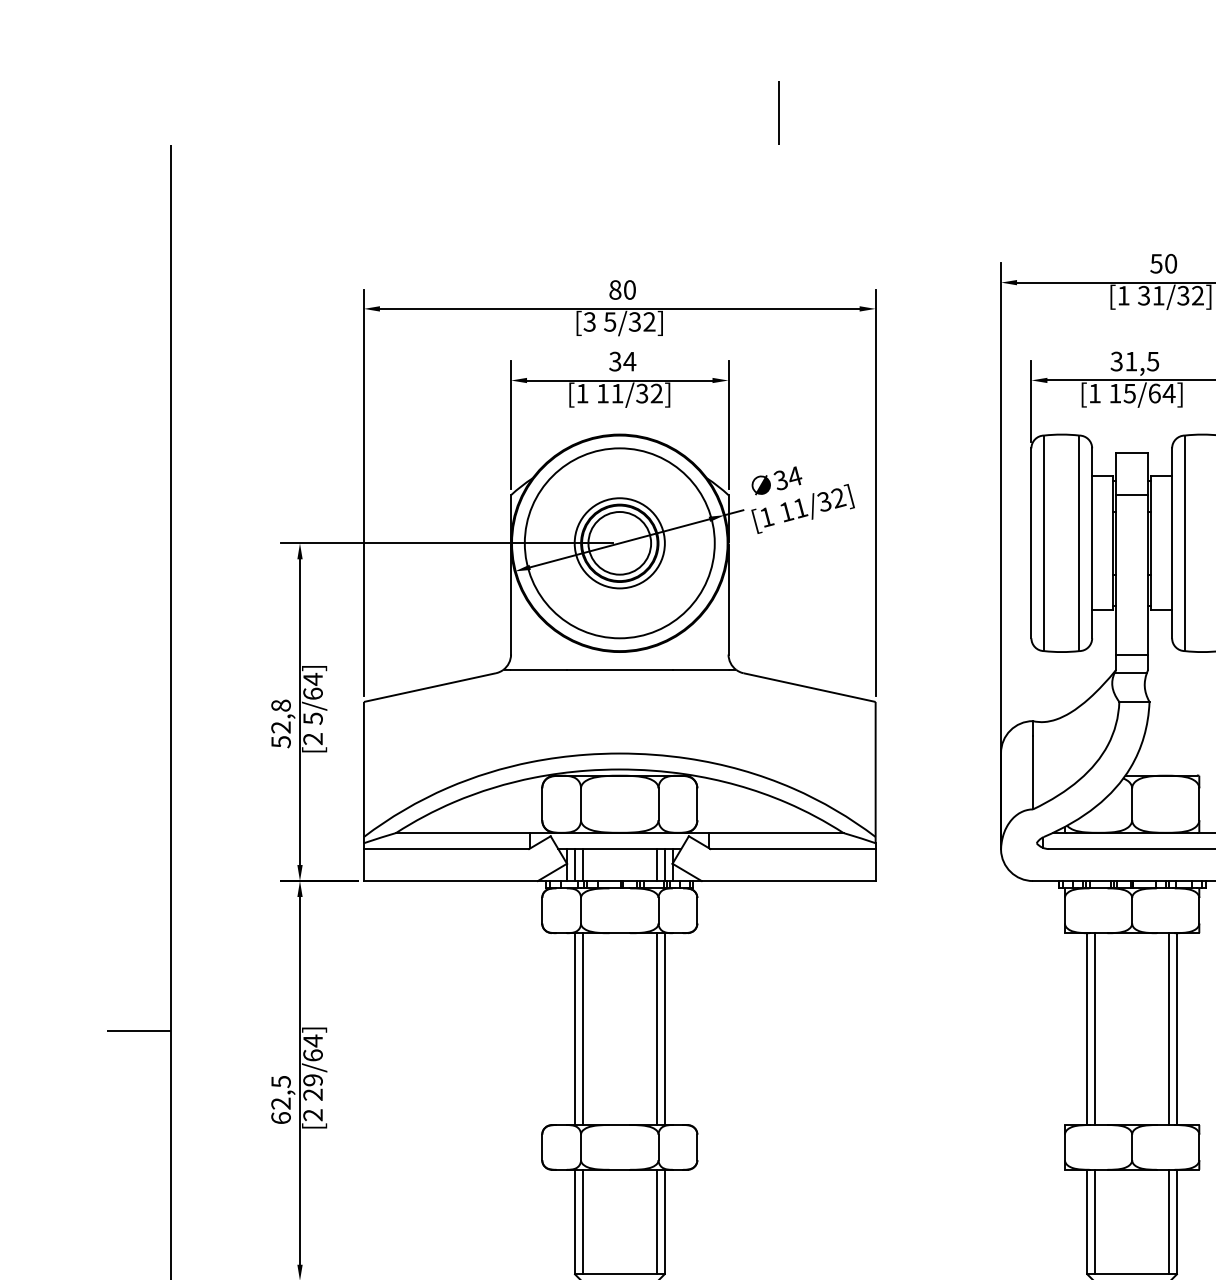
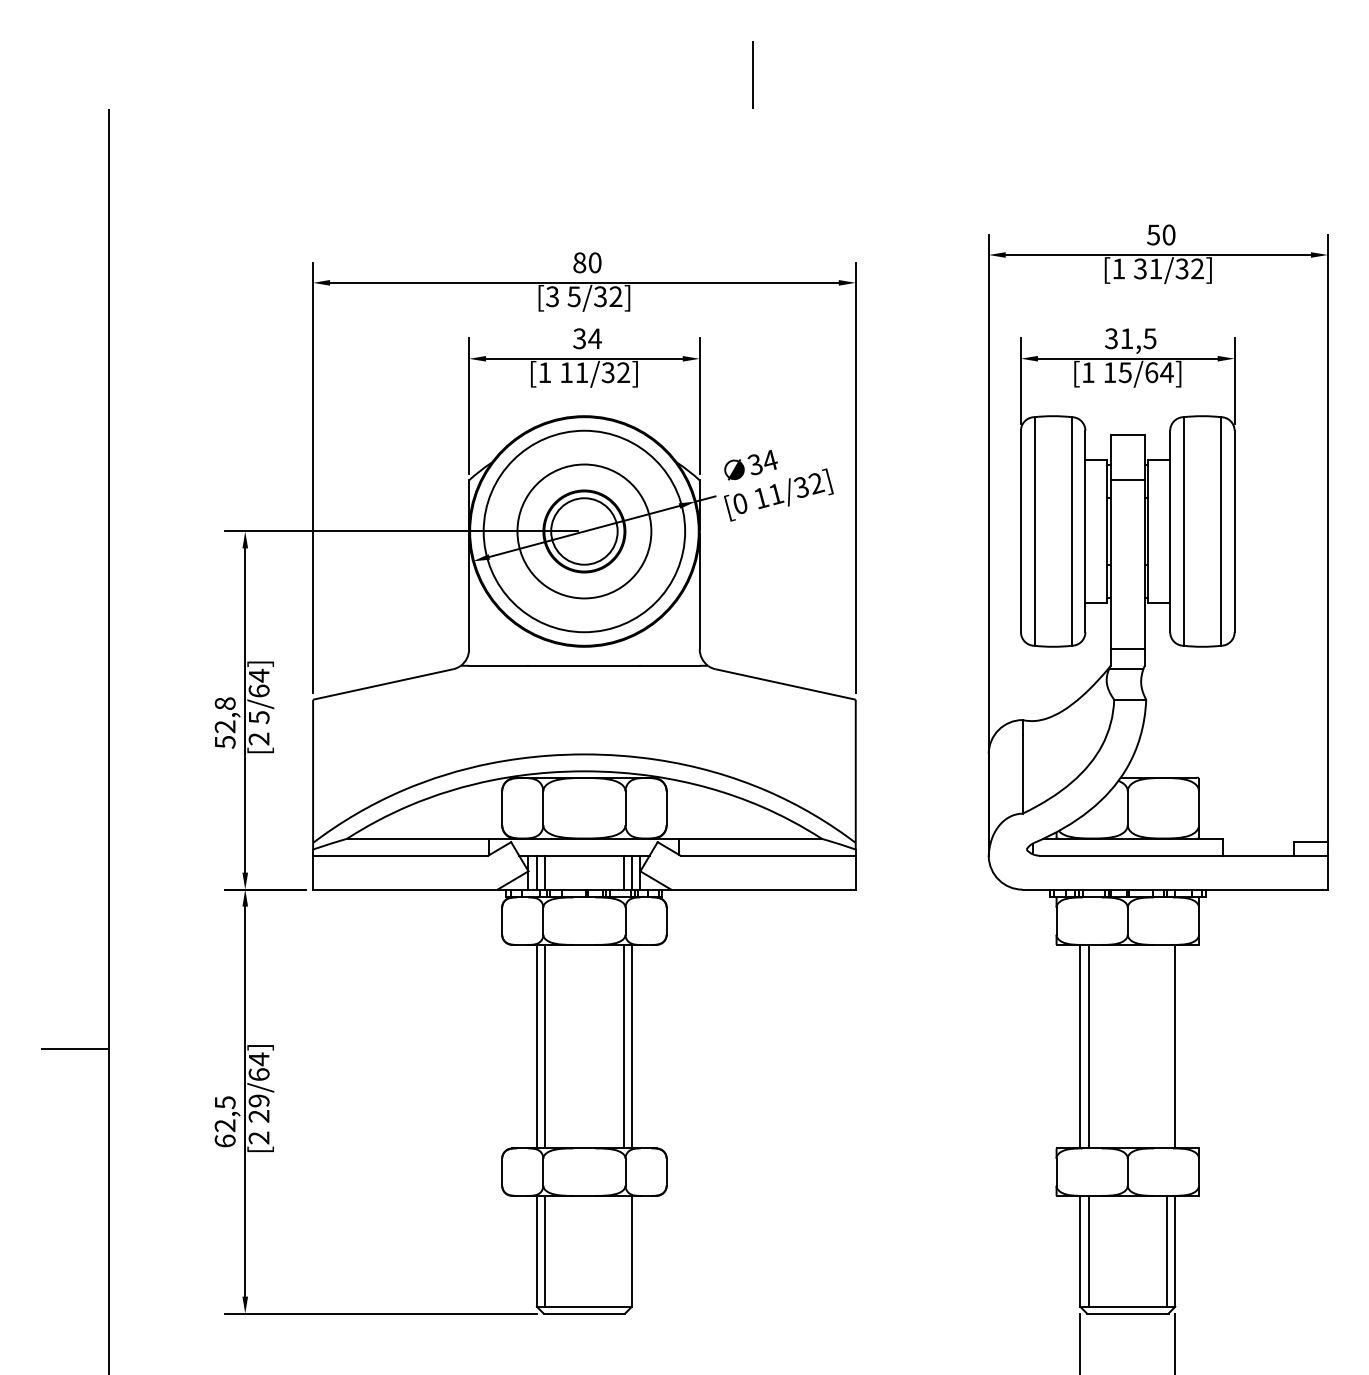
text: (766, 516) -> (740, 503), [1 -> [0
circle: (619, 543) -> (584, 531), size x1.4
line: (1169, 1028) -> (1167, 1046), removed
line: (656, 1221) -> (623, 1250), removed

